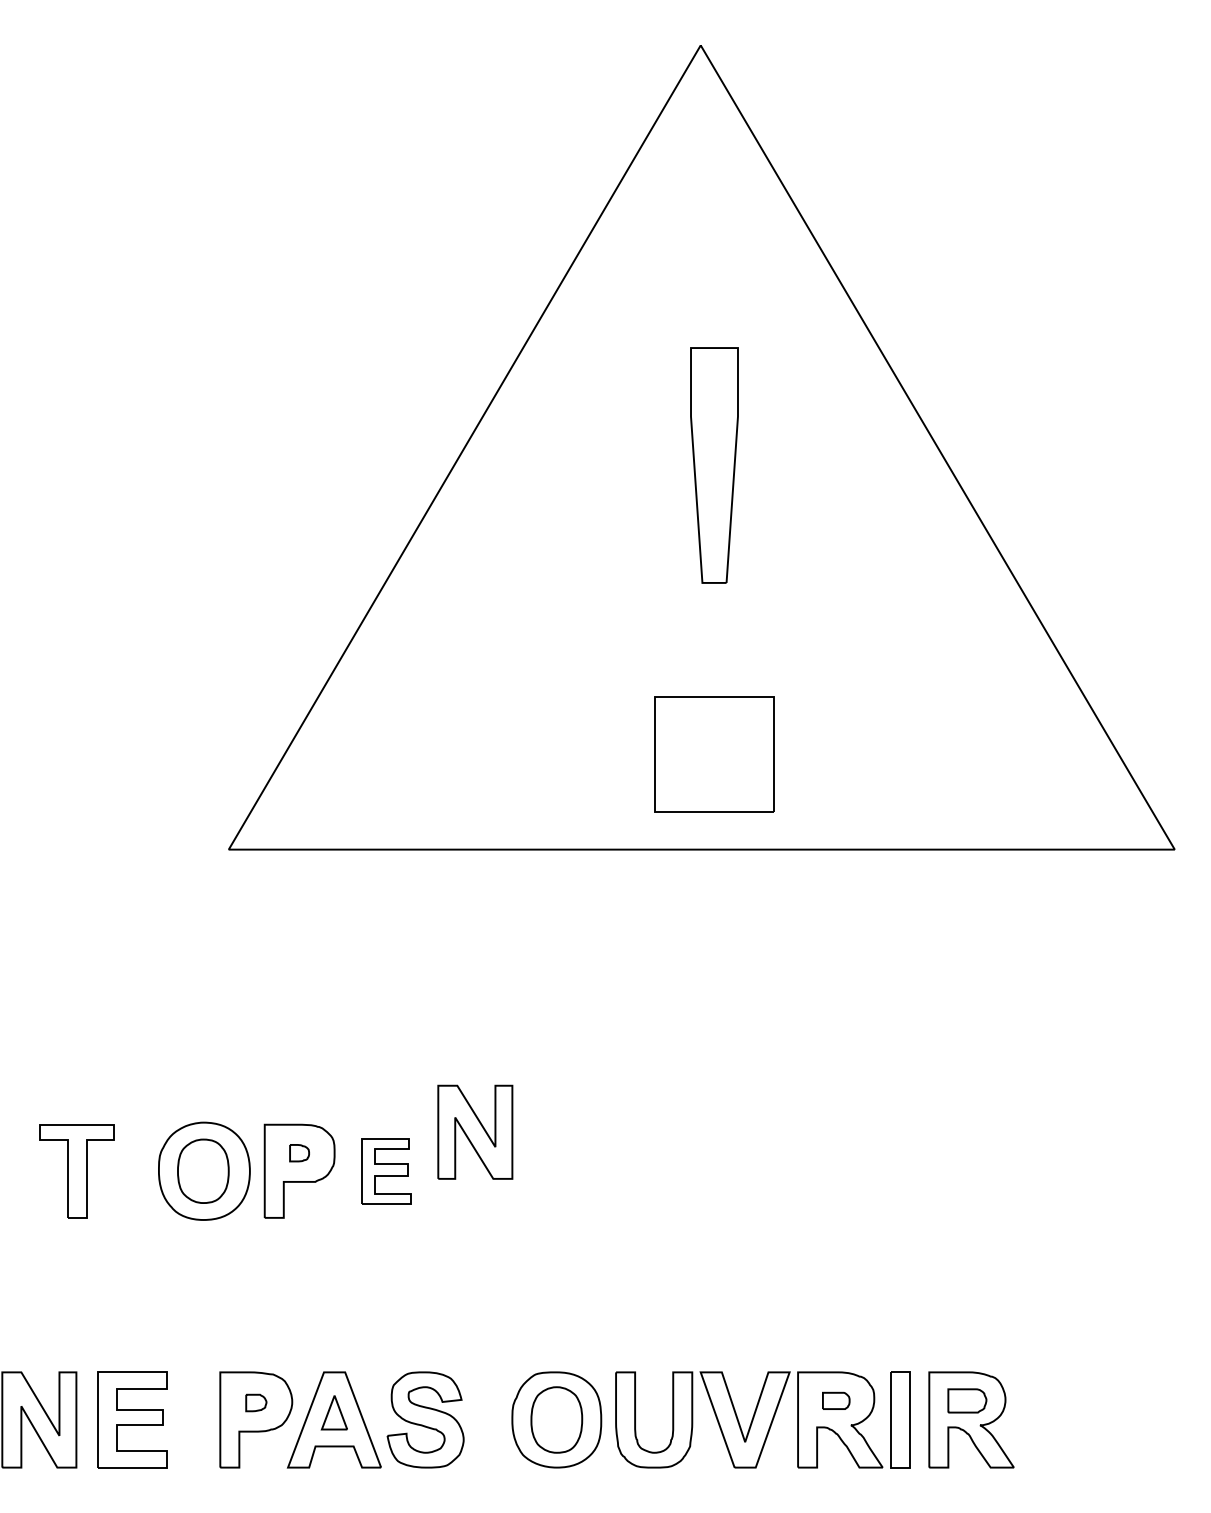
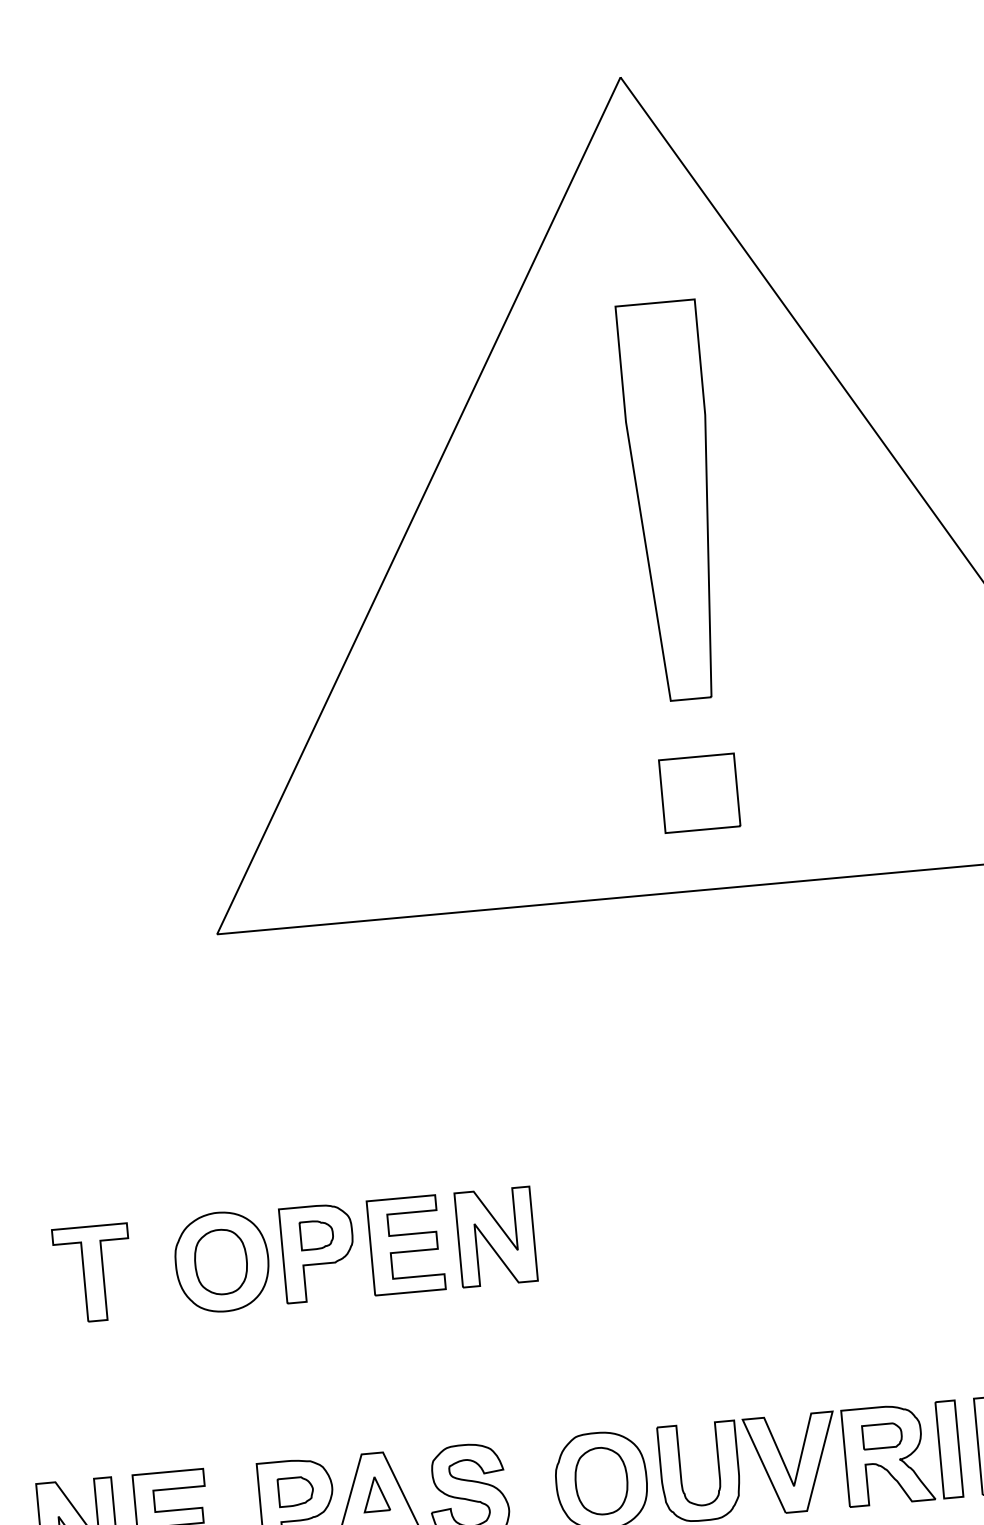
part: (714, 465) -> (673, 501), size x1.67
part: (714, 753) -> (699, 792), size x0.62
part: (475, 1131) -> (496, 1236), moved
part: (299, 1152) -> (316, 1234), size x1.67
part: (386, 1171) -> (406, 1245), size x1.43
part: (836, 1400) -> (882, 1435), size x1.43
part: (256, 1402) -> (296, 1491), size x1.67

